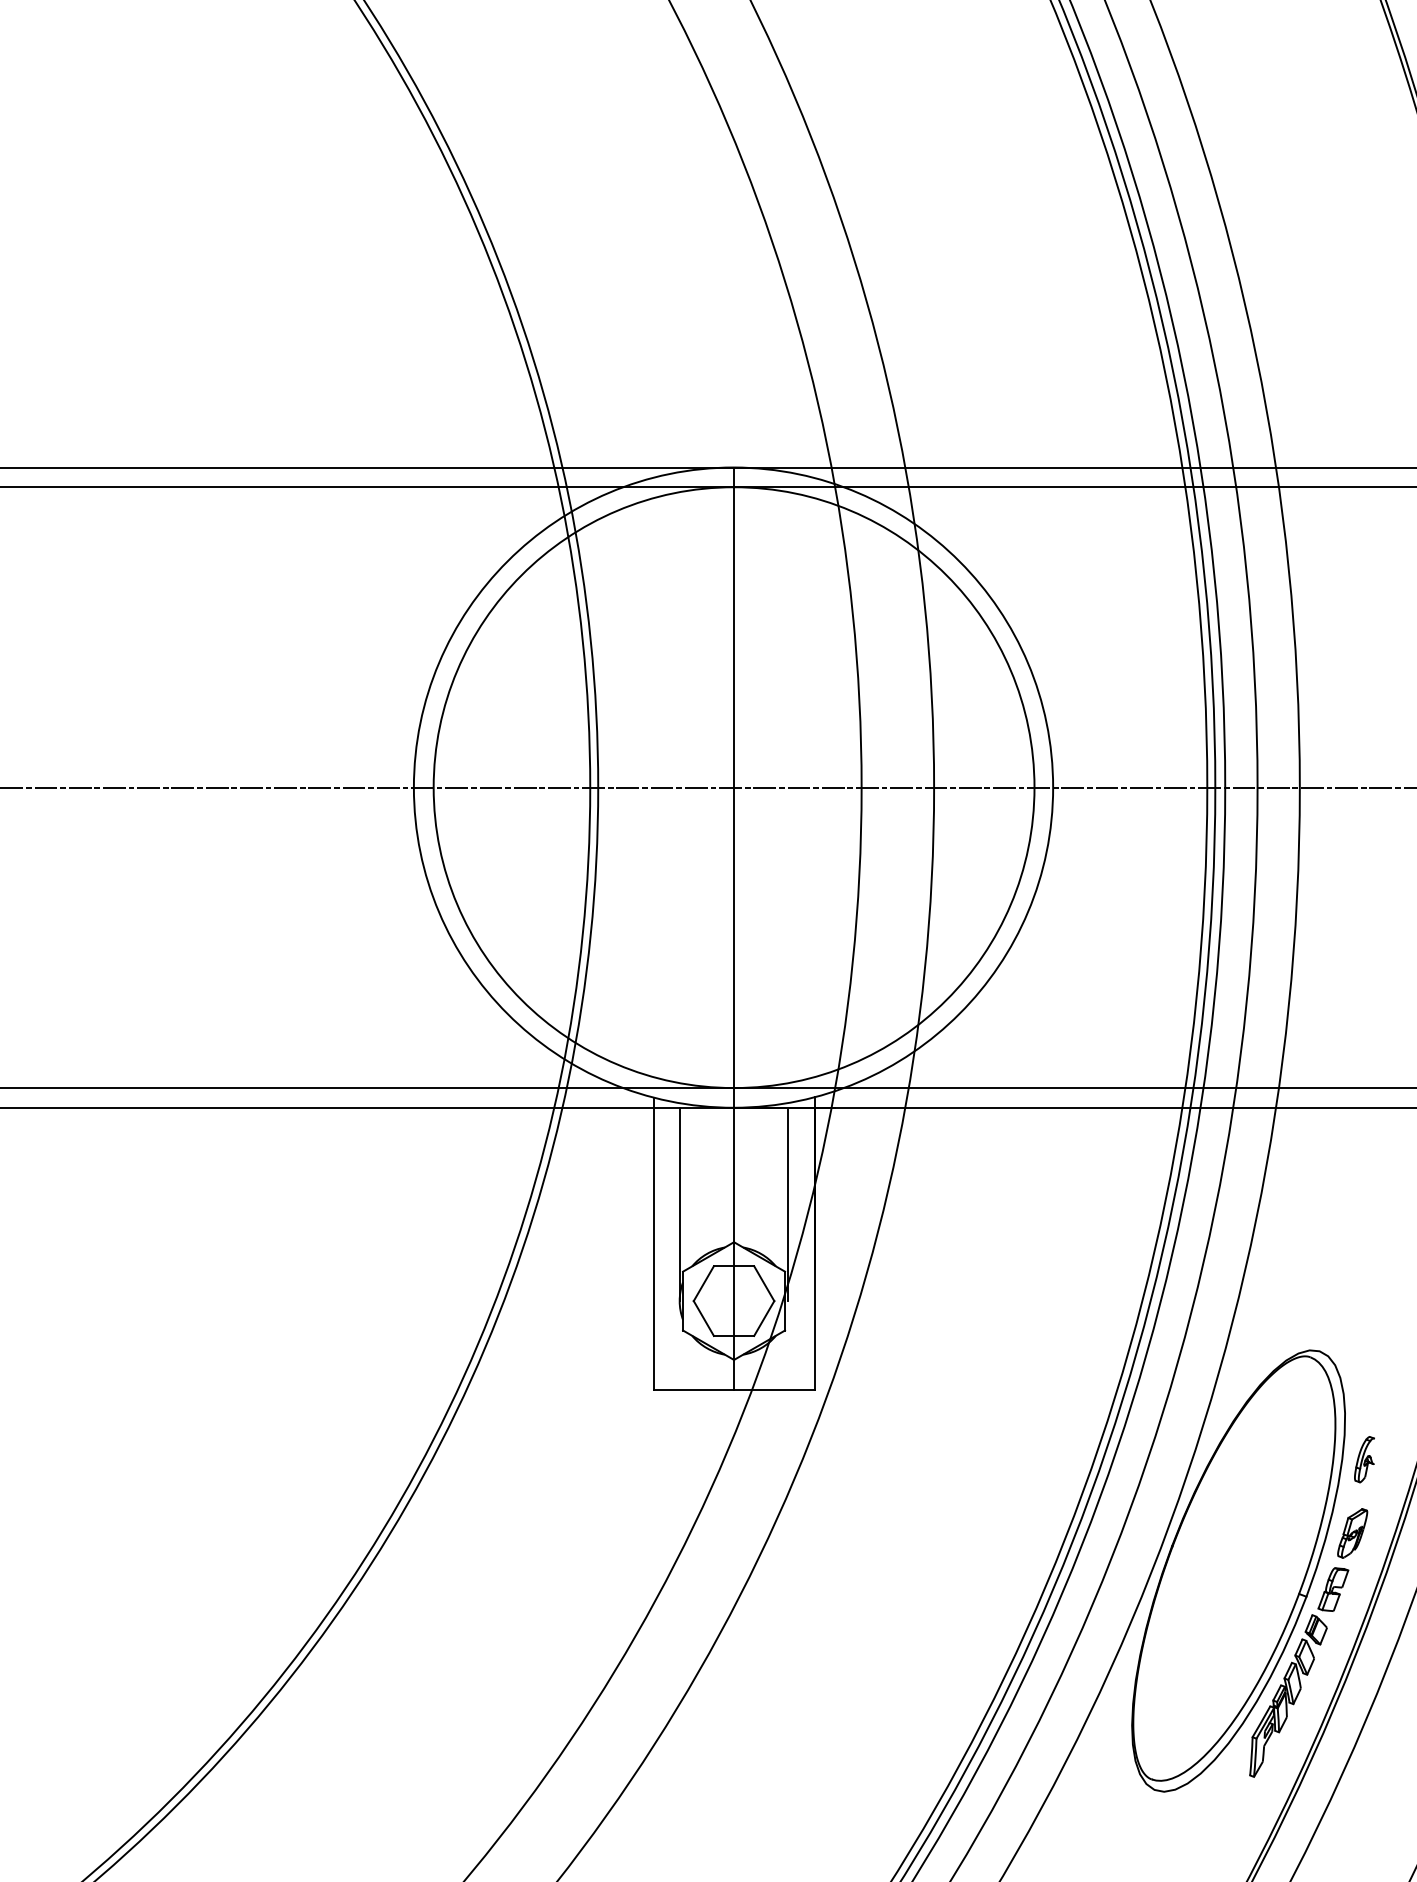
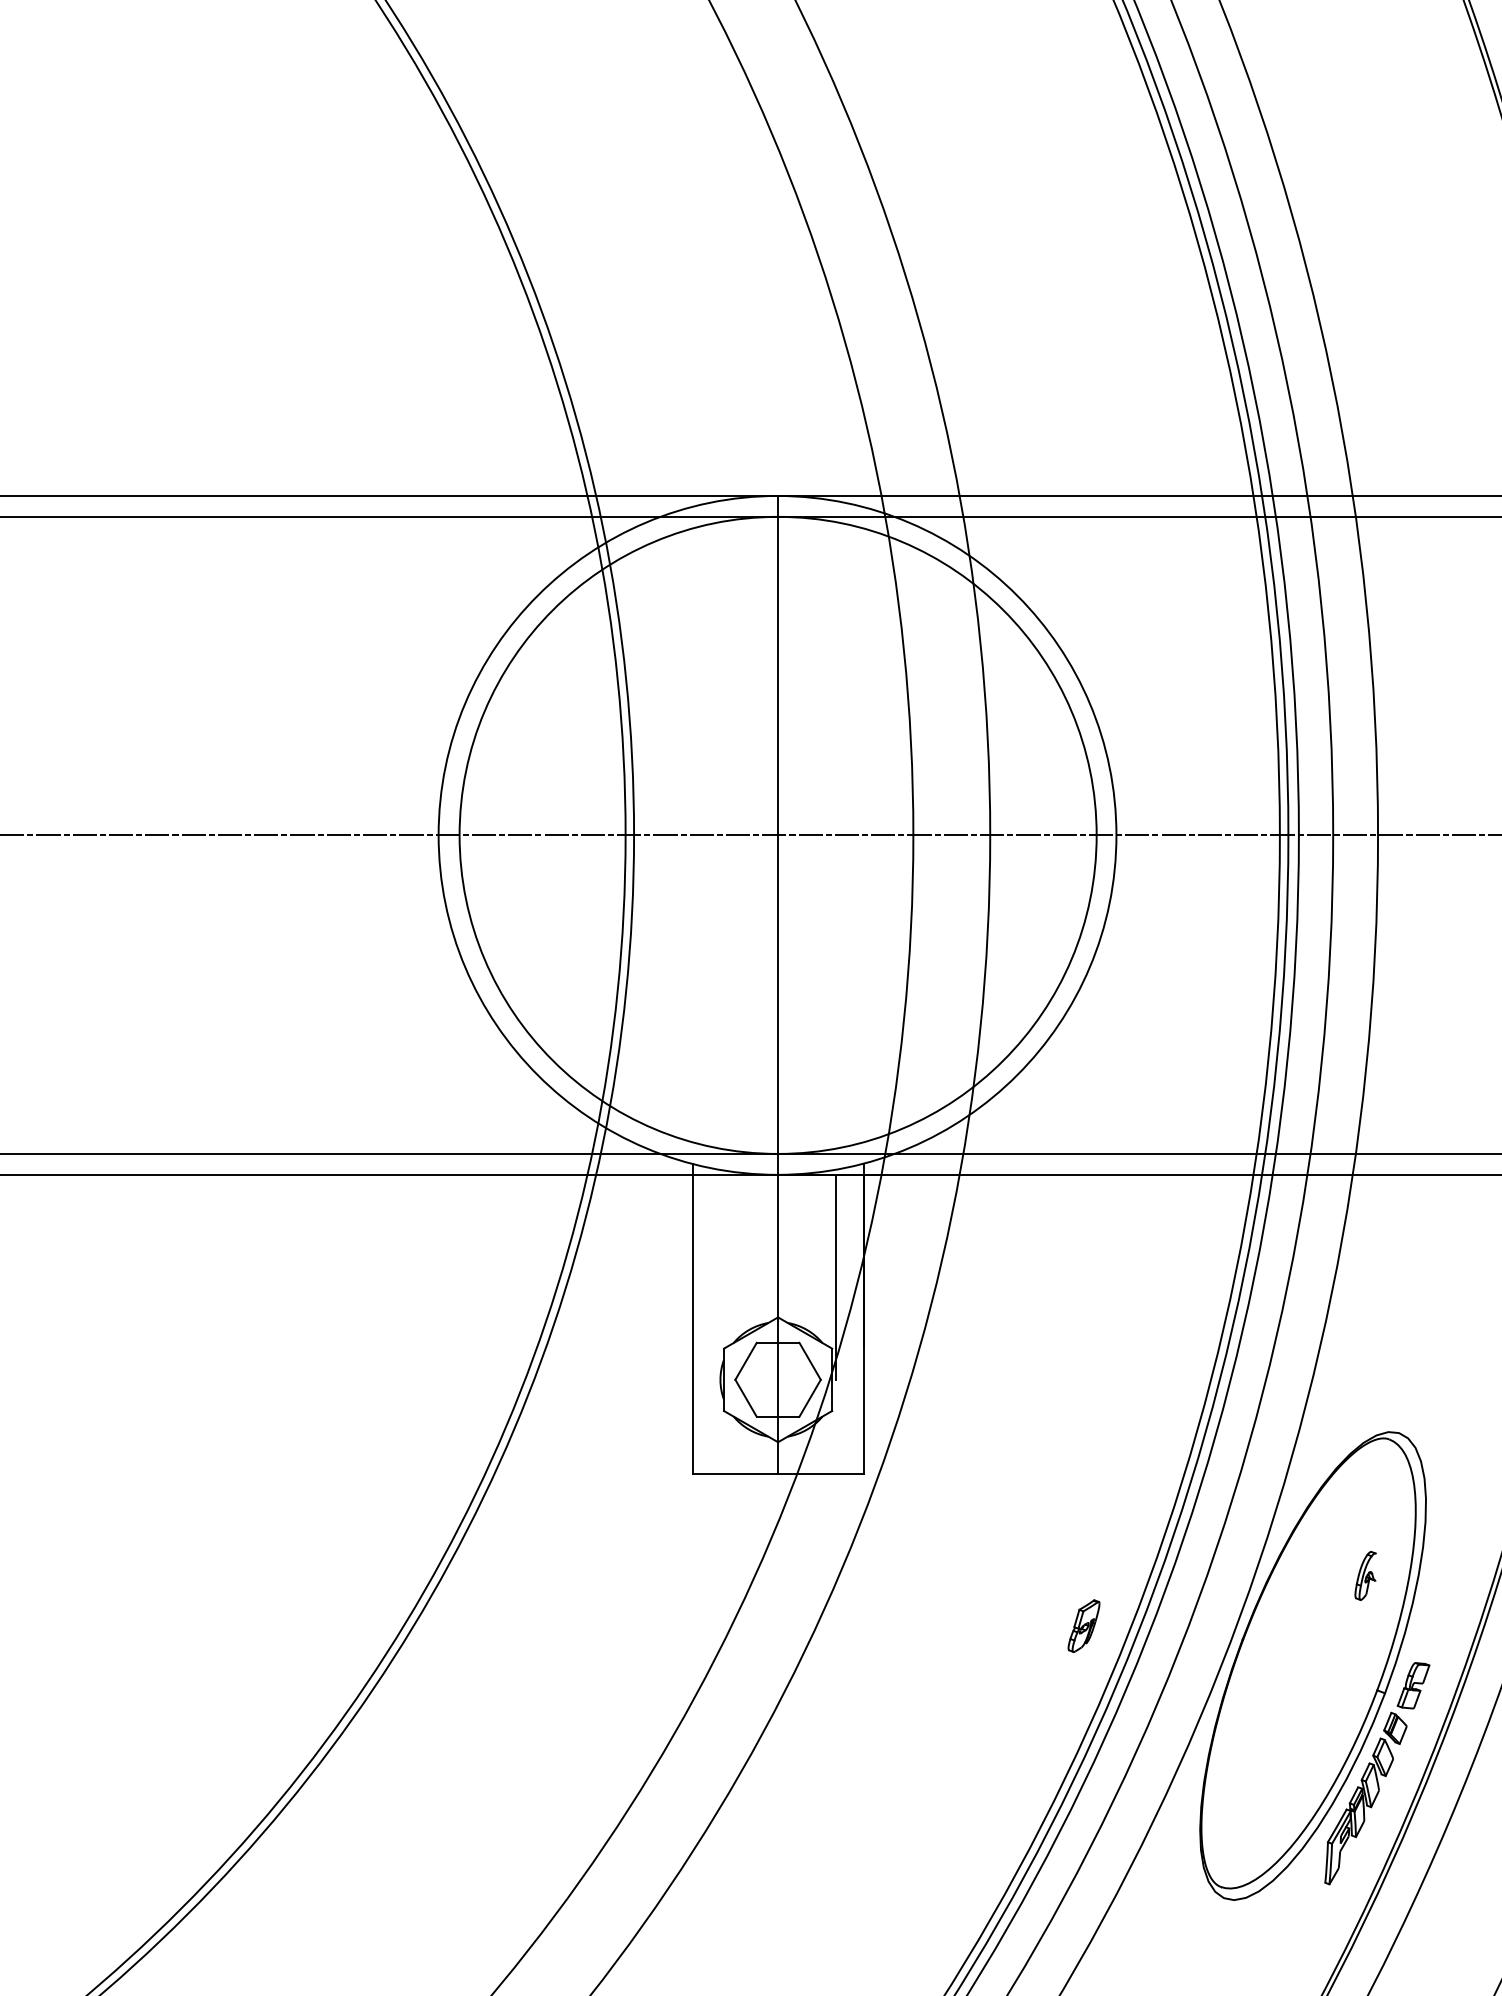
line: (679, 1203) -> (720, 1276), removed
part: (1364, 1459) -> (1365, 1575), moved
part: (1352, 1532) -> (1083, 1625), moved

